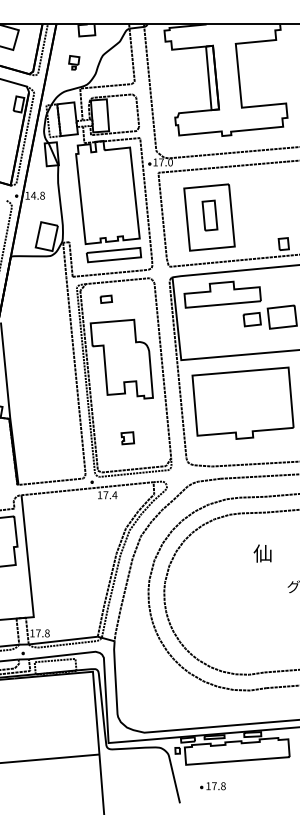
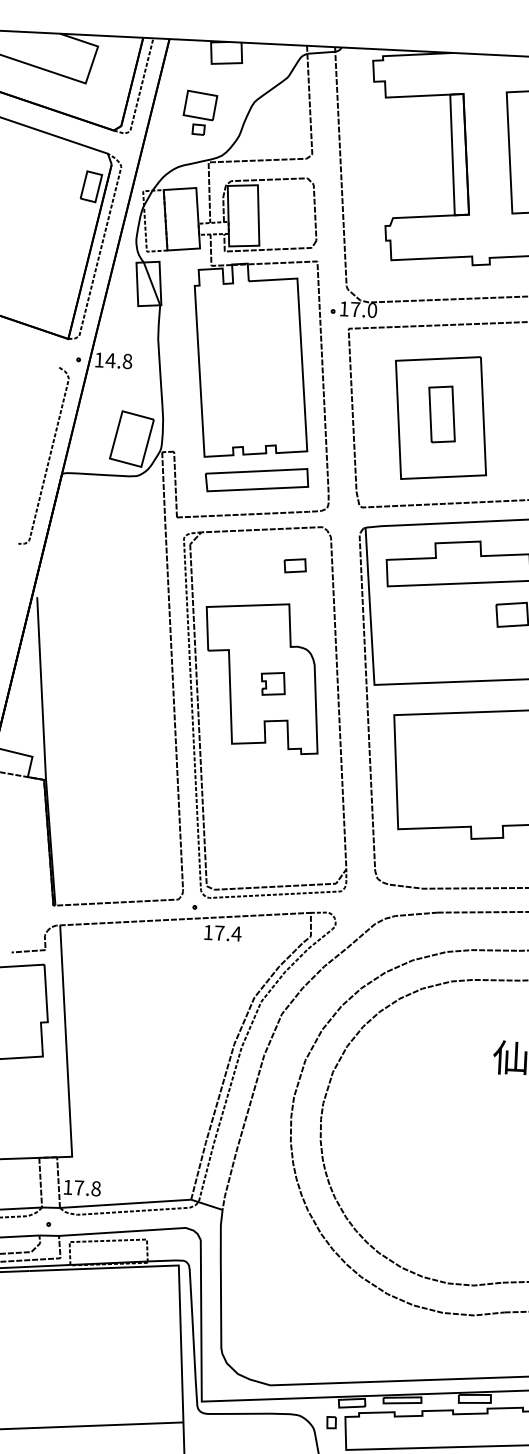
part: (73, 62) -> (198, 112), size x1.67
part: (106, 298) -> (295, 564), moved
part: (127, 438) -> (272, 684), moved

